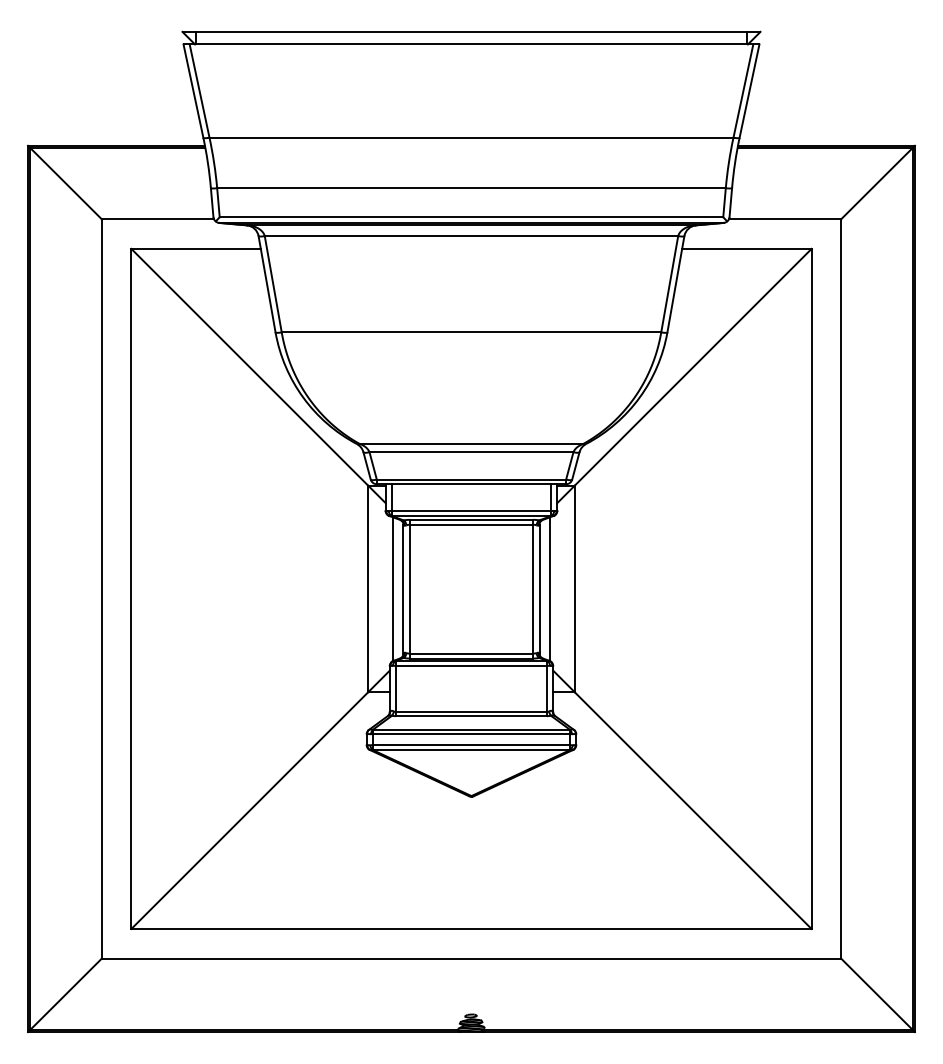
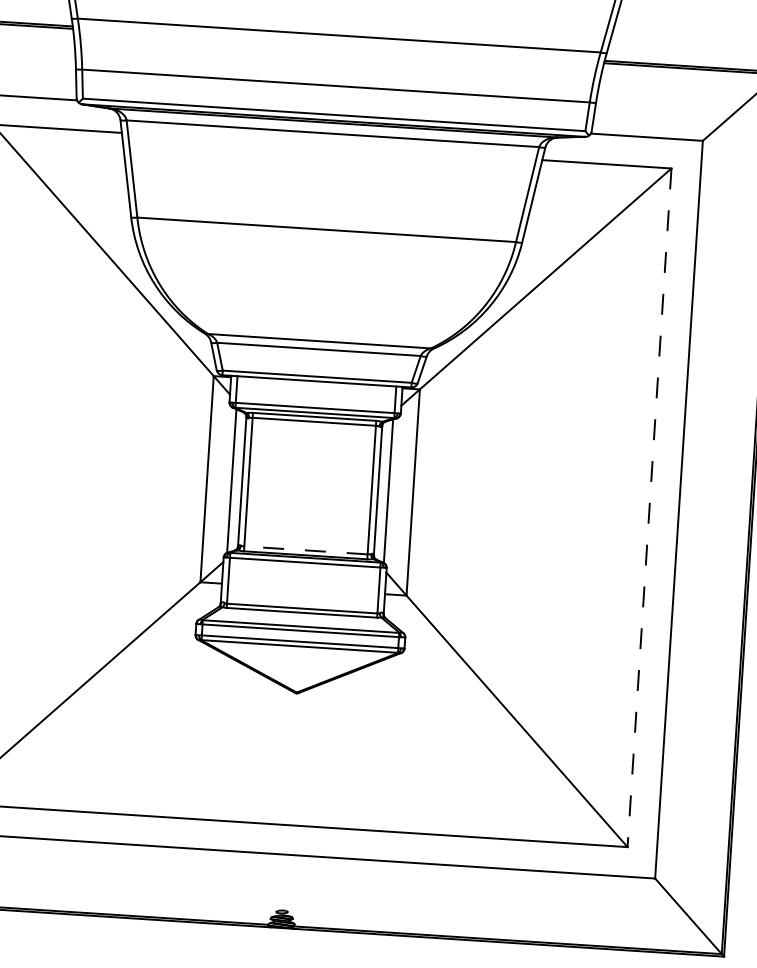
line: (811, 589) -> (649, 508), solid -> dashed
line: (471, 653) -> (306, 550), solid -> dashed

